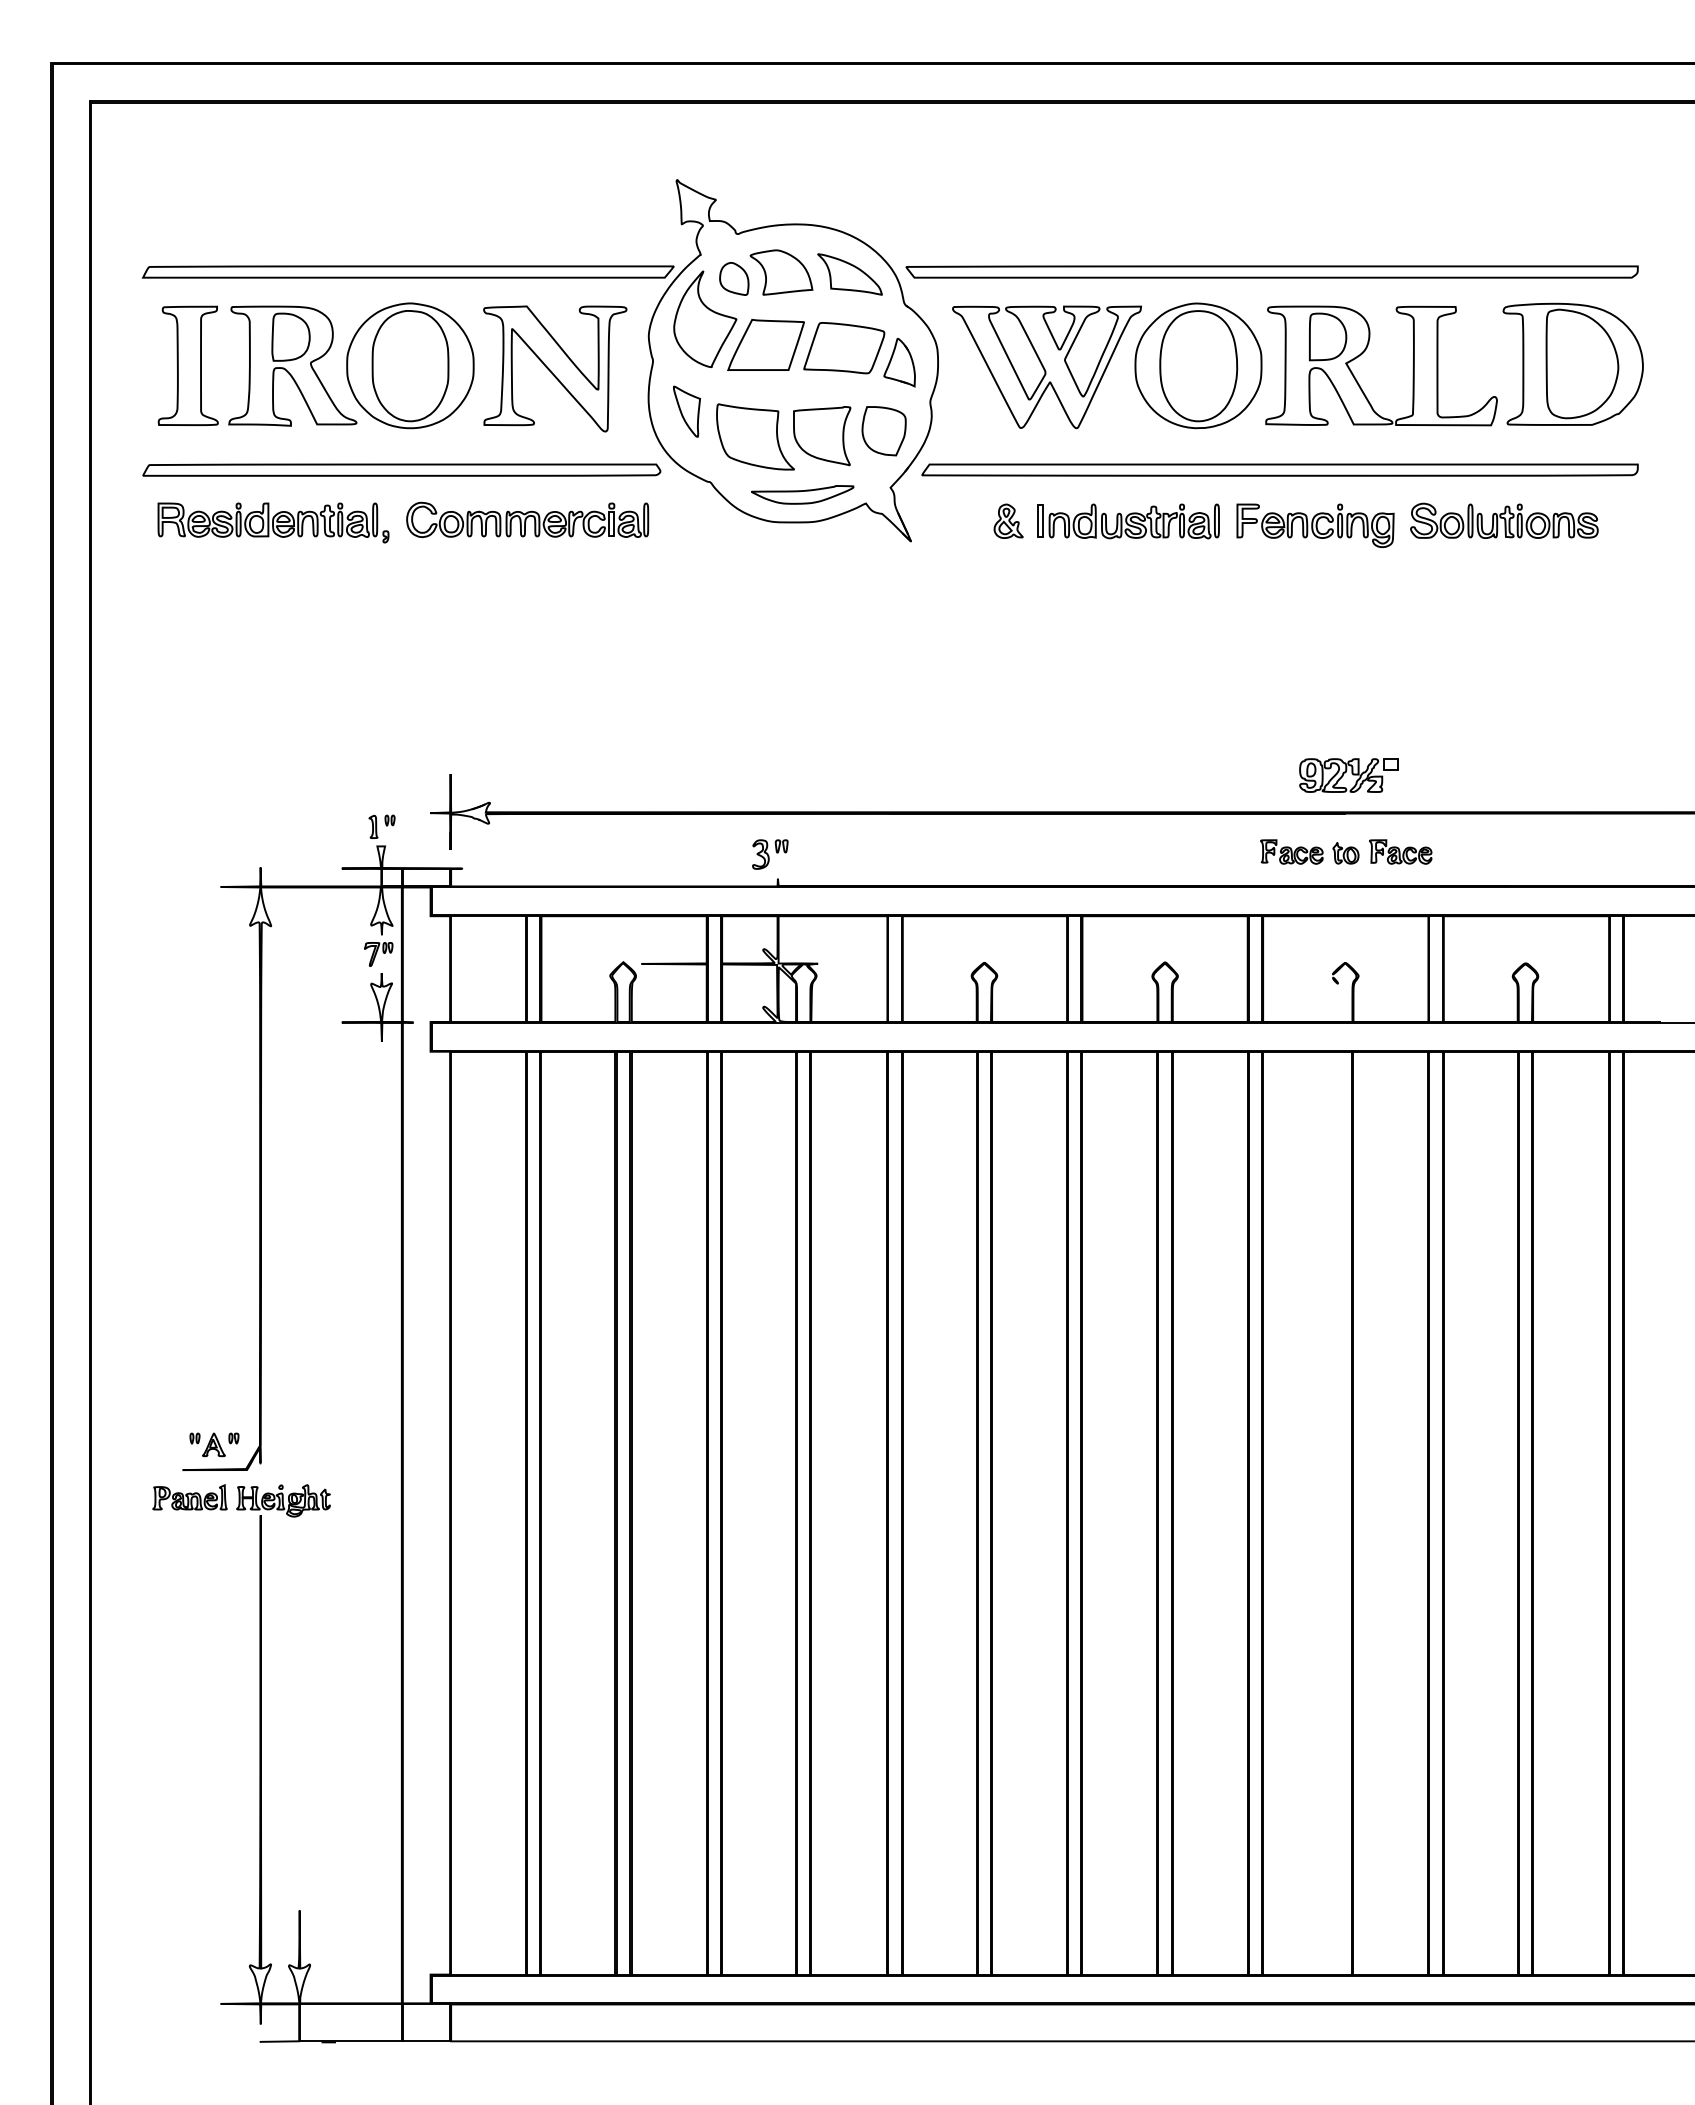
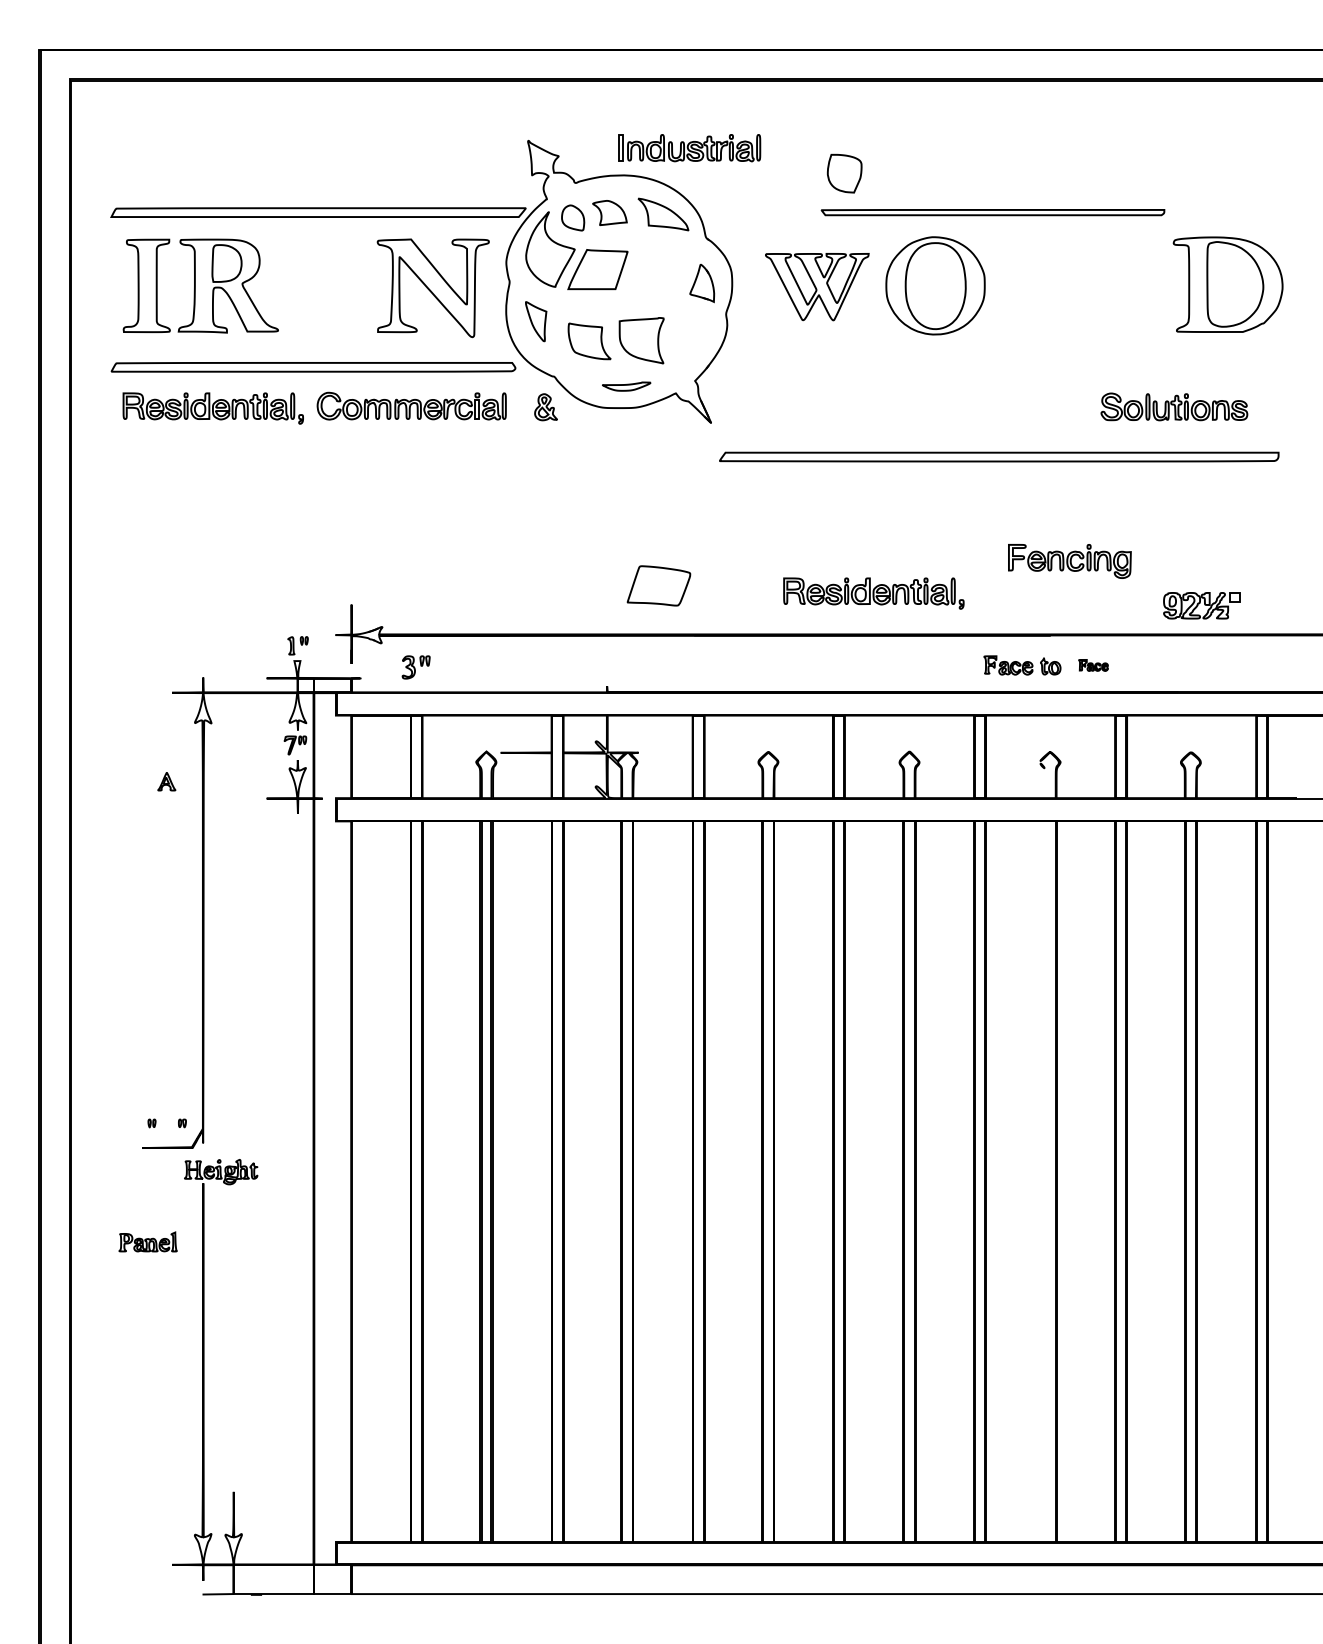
part: (1271, 271) -> (992, 212), size x0.6
part: (781, 272) -> (609, 212), size x0.7
part: (844, 348) -> (659, 586), moved
part: (1365, 351) -> (1065, 274), removed
part: (410, 365) -> (320, 285), removed
part: (1046, 367) -> (816, 287), size x0.7
part: (883, 431) -> (844, 173), moved
part: (755, 436) -> (589, 341), size x0.7
part: (1279, 469) -> (998, 456), moved
part: (802, 494) -> (626, 386), size x0.6
part: (1008, 520) -> (545, 406), moved
part: (1128, 521) -> (689, 148), moved
part: (1315, 525) -> (1069, 561), moved
part: (1119, 759) -> (873, 593), added
part: (1348, 775) -> (1201, 605), moved
part: (1400, 851) -> (1093, 665), size x0.6
part: (770, 854) -> (416, 667), moved
part: (213, 1444) -> (166, 781), moved
part: (189, 1497) -> (147, 1242), moved

